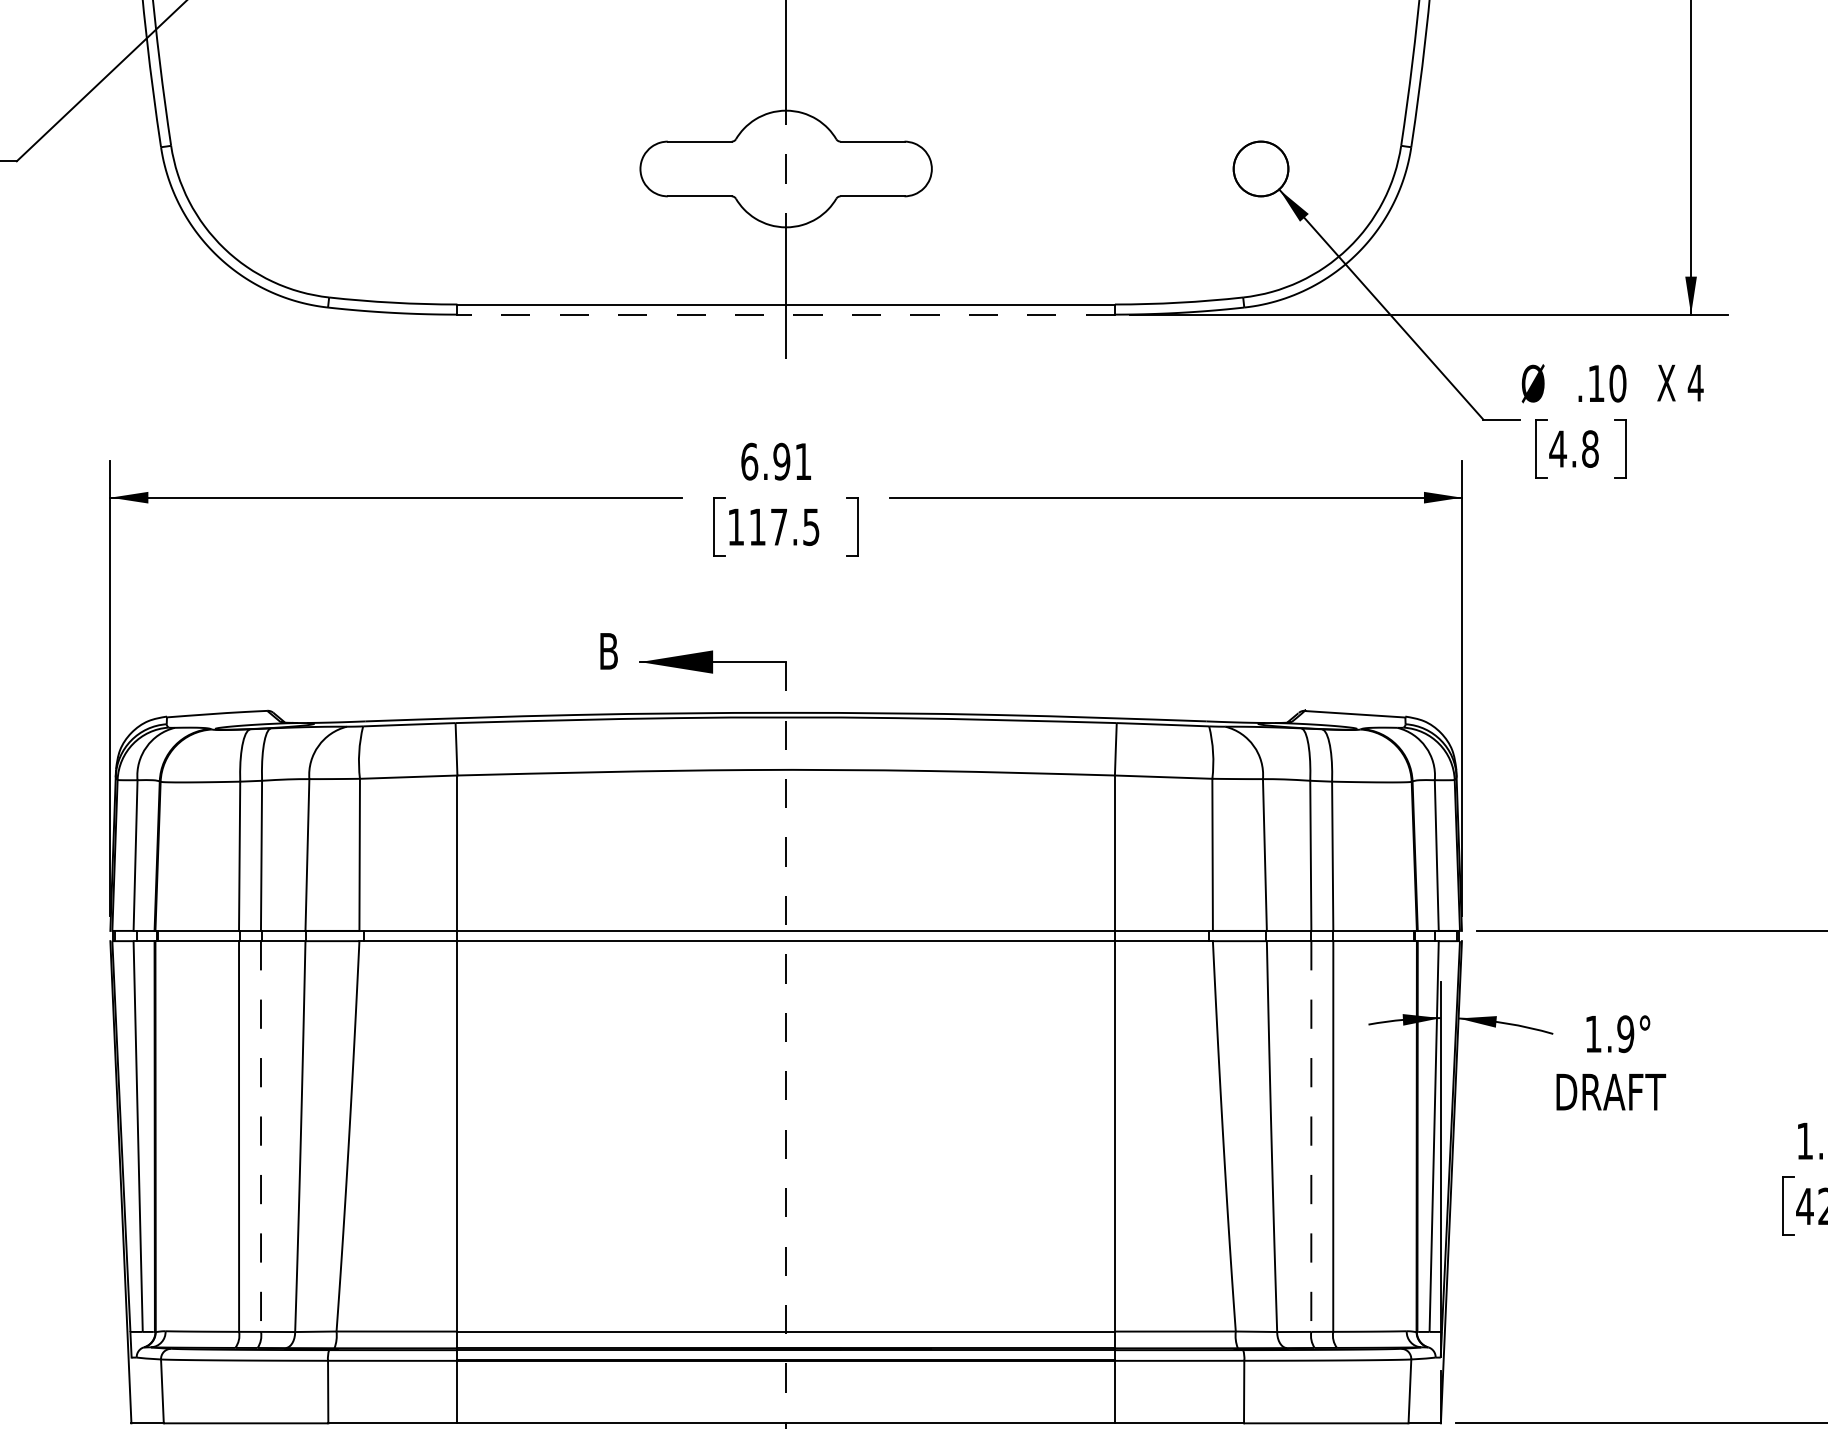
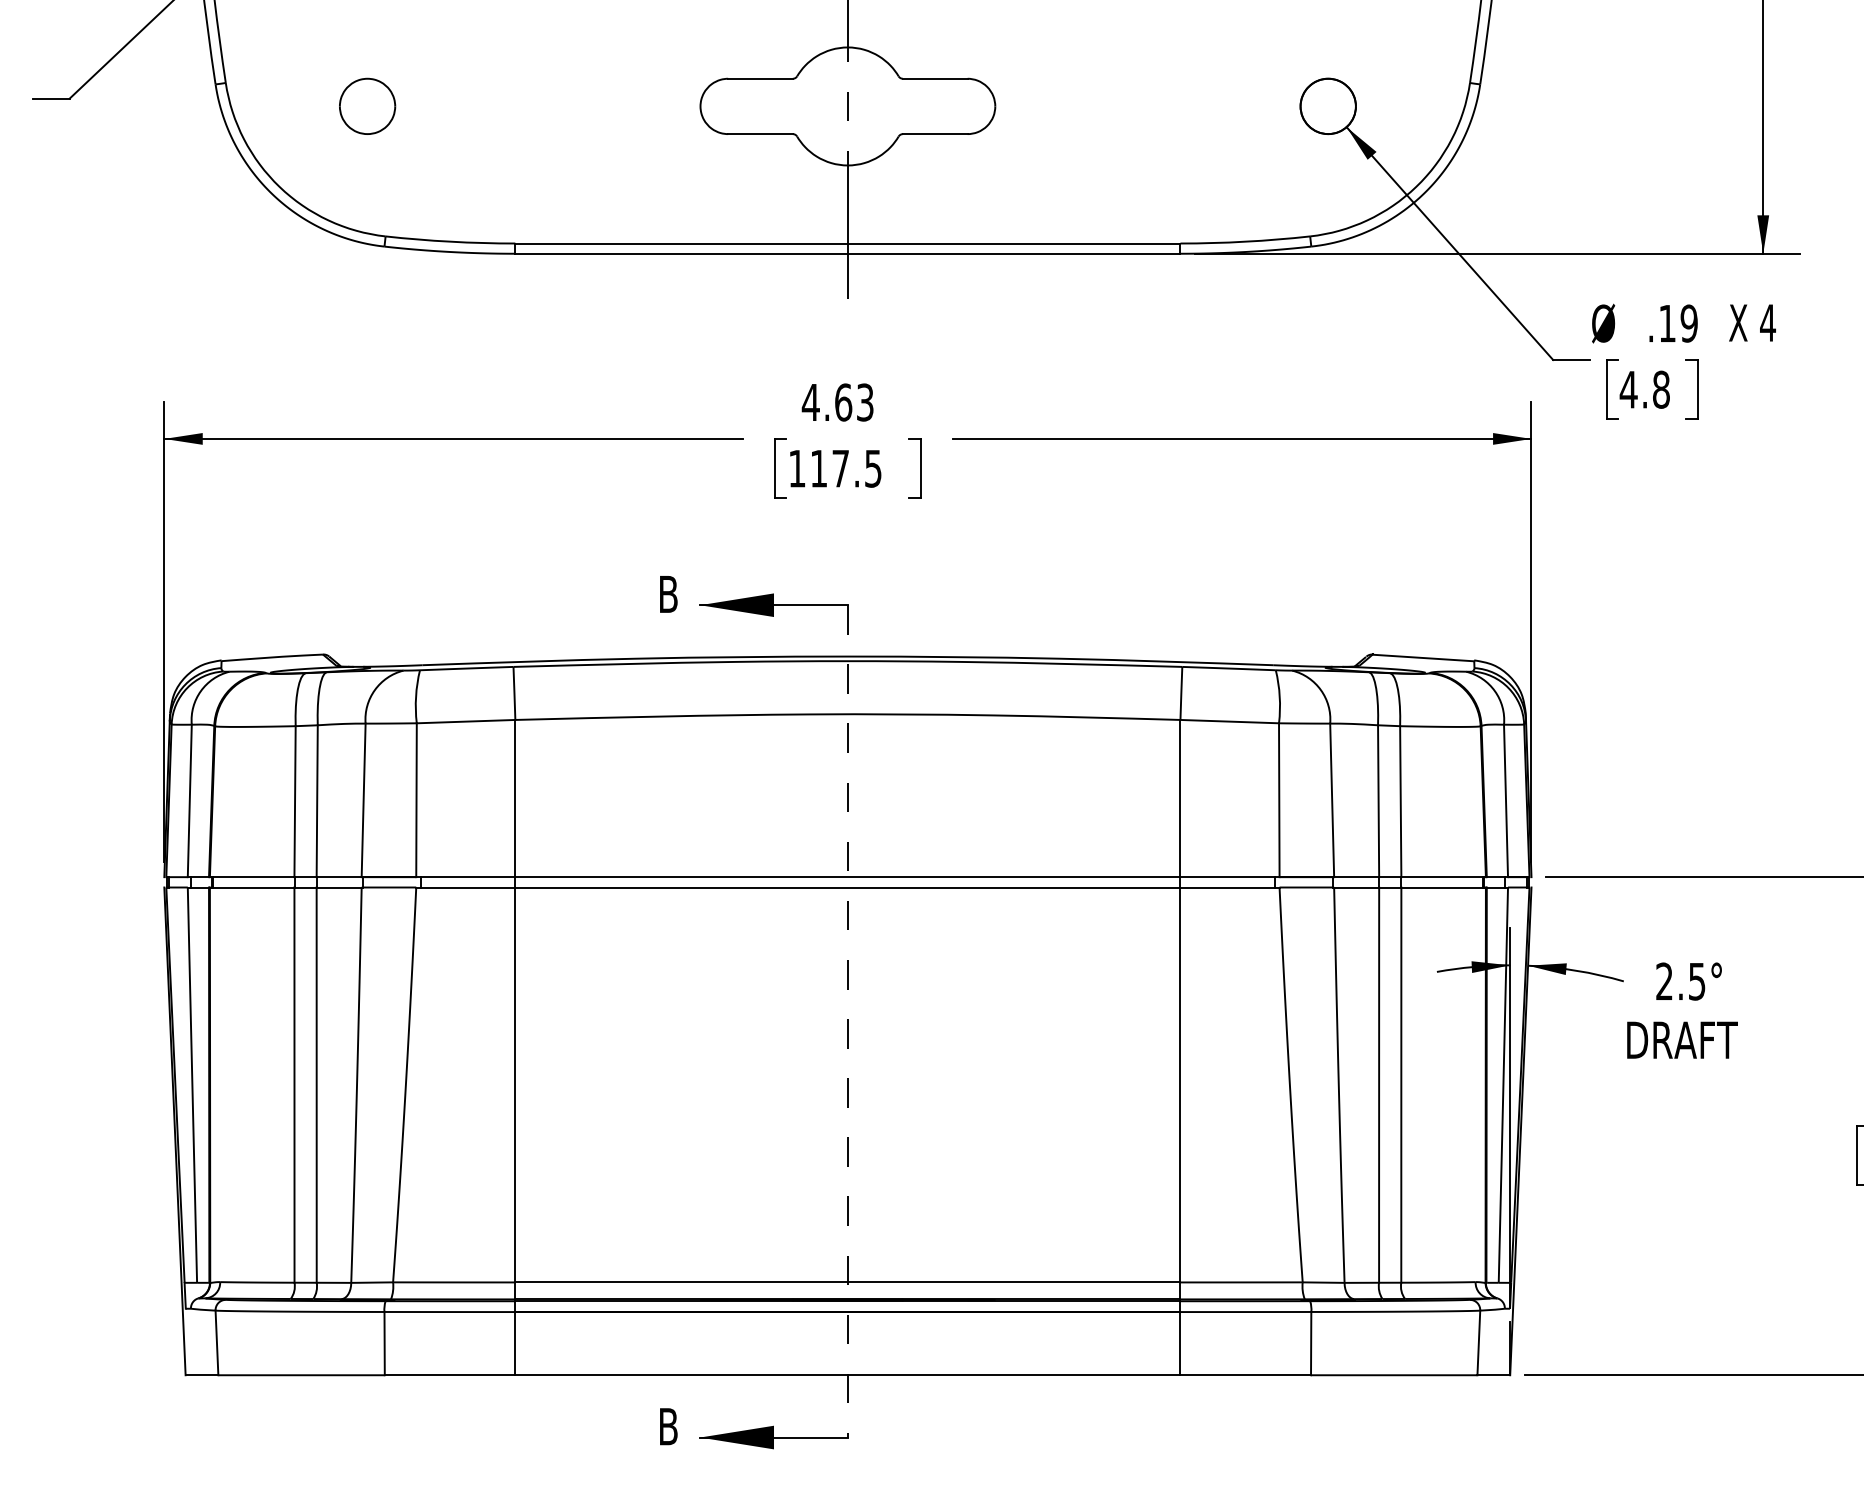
part: (311, 168) -> (367, 105), added
line: (785, 314) -> (847, 253), dashed -> solid
text: (1617, 383) -> (1688, 323), .10 -> .19
text: (775, 461) -> (837, 402), 6.91 -> 4.63
text: (1609, 1034) -> (1680, 981), 1.9° -> 2.5°
line: (260, 1136) -> (316, 1085), dashed -> solid
line: (1311, 1136) -> (1379, 1085), dashed -> solid

